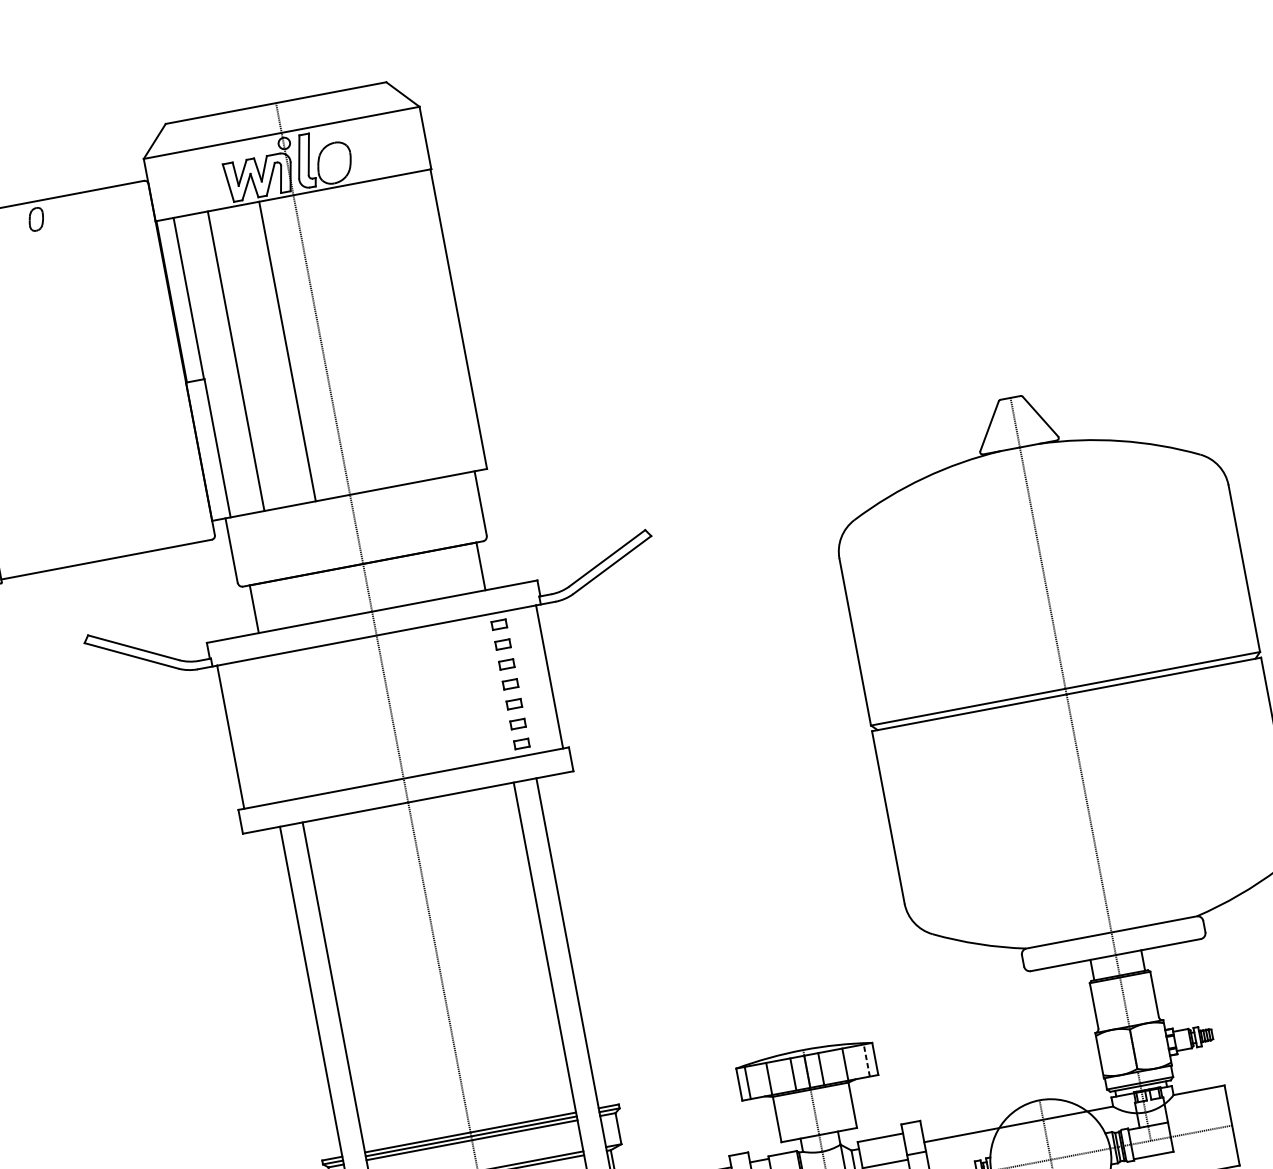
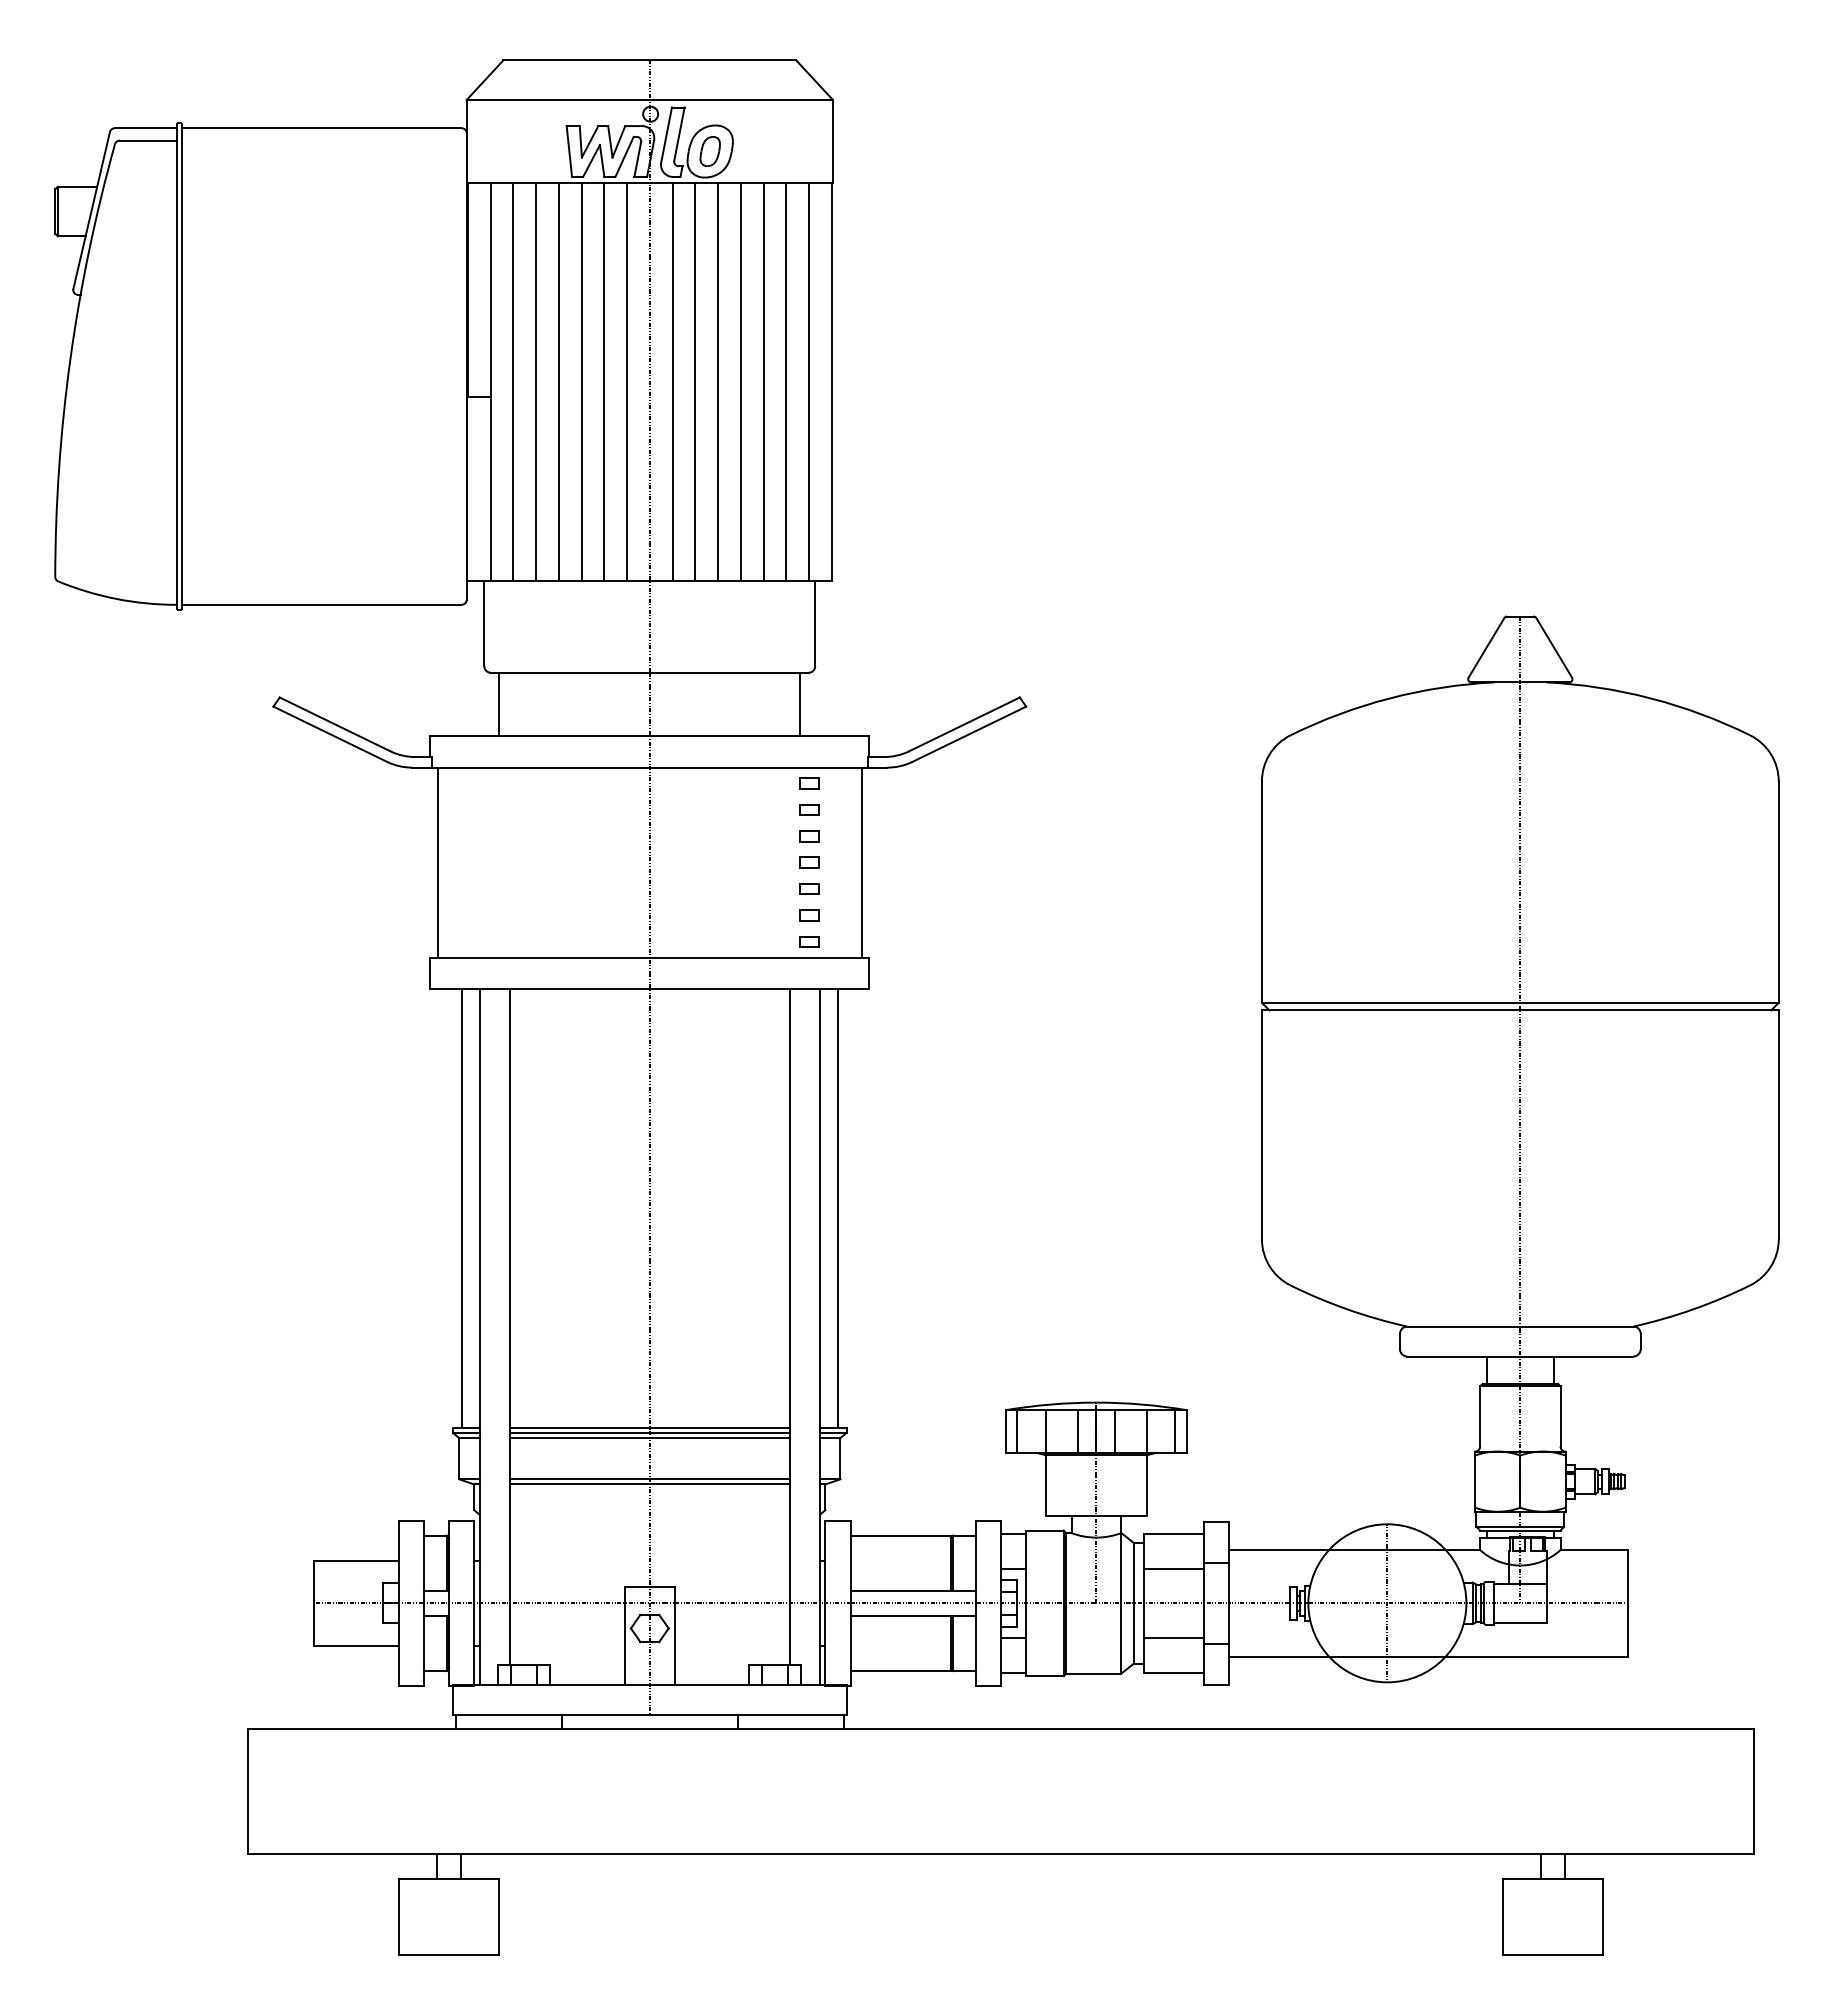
part: (35, 219) -> (709, 151), moved
line: (441, 322) -> (809, 381), added
line: (424, 325) -> (786, 381), added
line: (407, 328) -> (763, 381), added
line: (390, 331) -> (740, 381), added
line: (373, 335) -> (718, 381), added
line: (356, 338) -> (695, 381), added
line: (338, 341) -> (672, 381), added
line: (304, 348) -> (627, 381), added
line: (270, 354) -> (581, 381), added
line: (252, 357) -> (558, 381), added
line: (219, 364) -> (513, 381), added
line: (580, 940) -> (837, 1208), added
line: (297, 994) -> (461, 1208), added
line: (866, 1059) -> (1175, 1430), dashed -> solid

